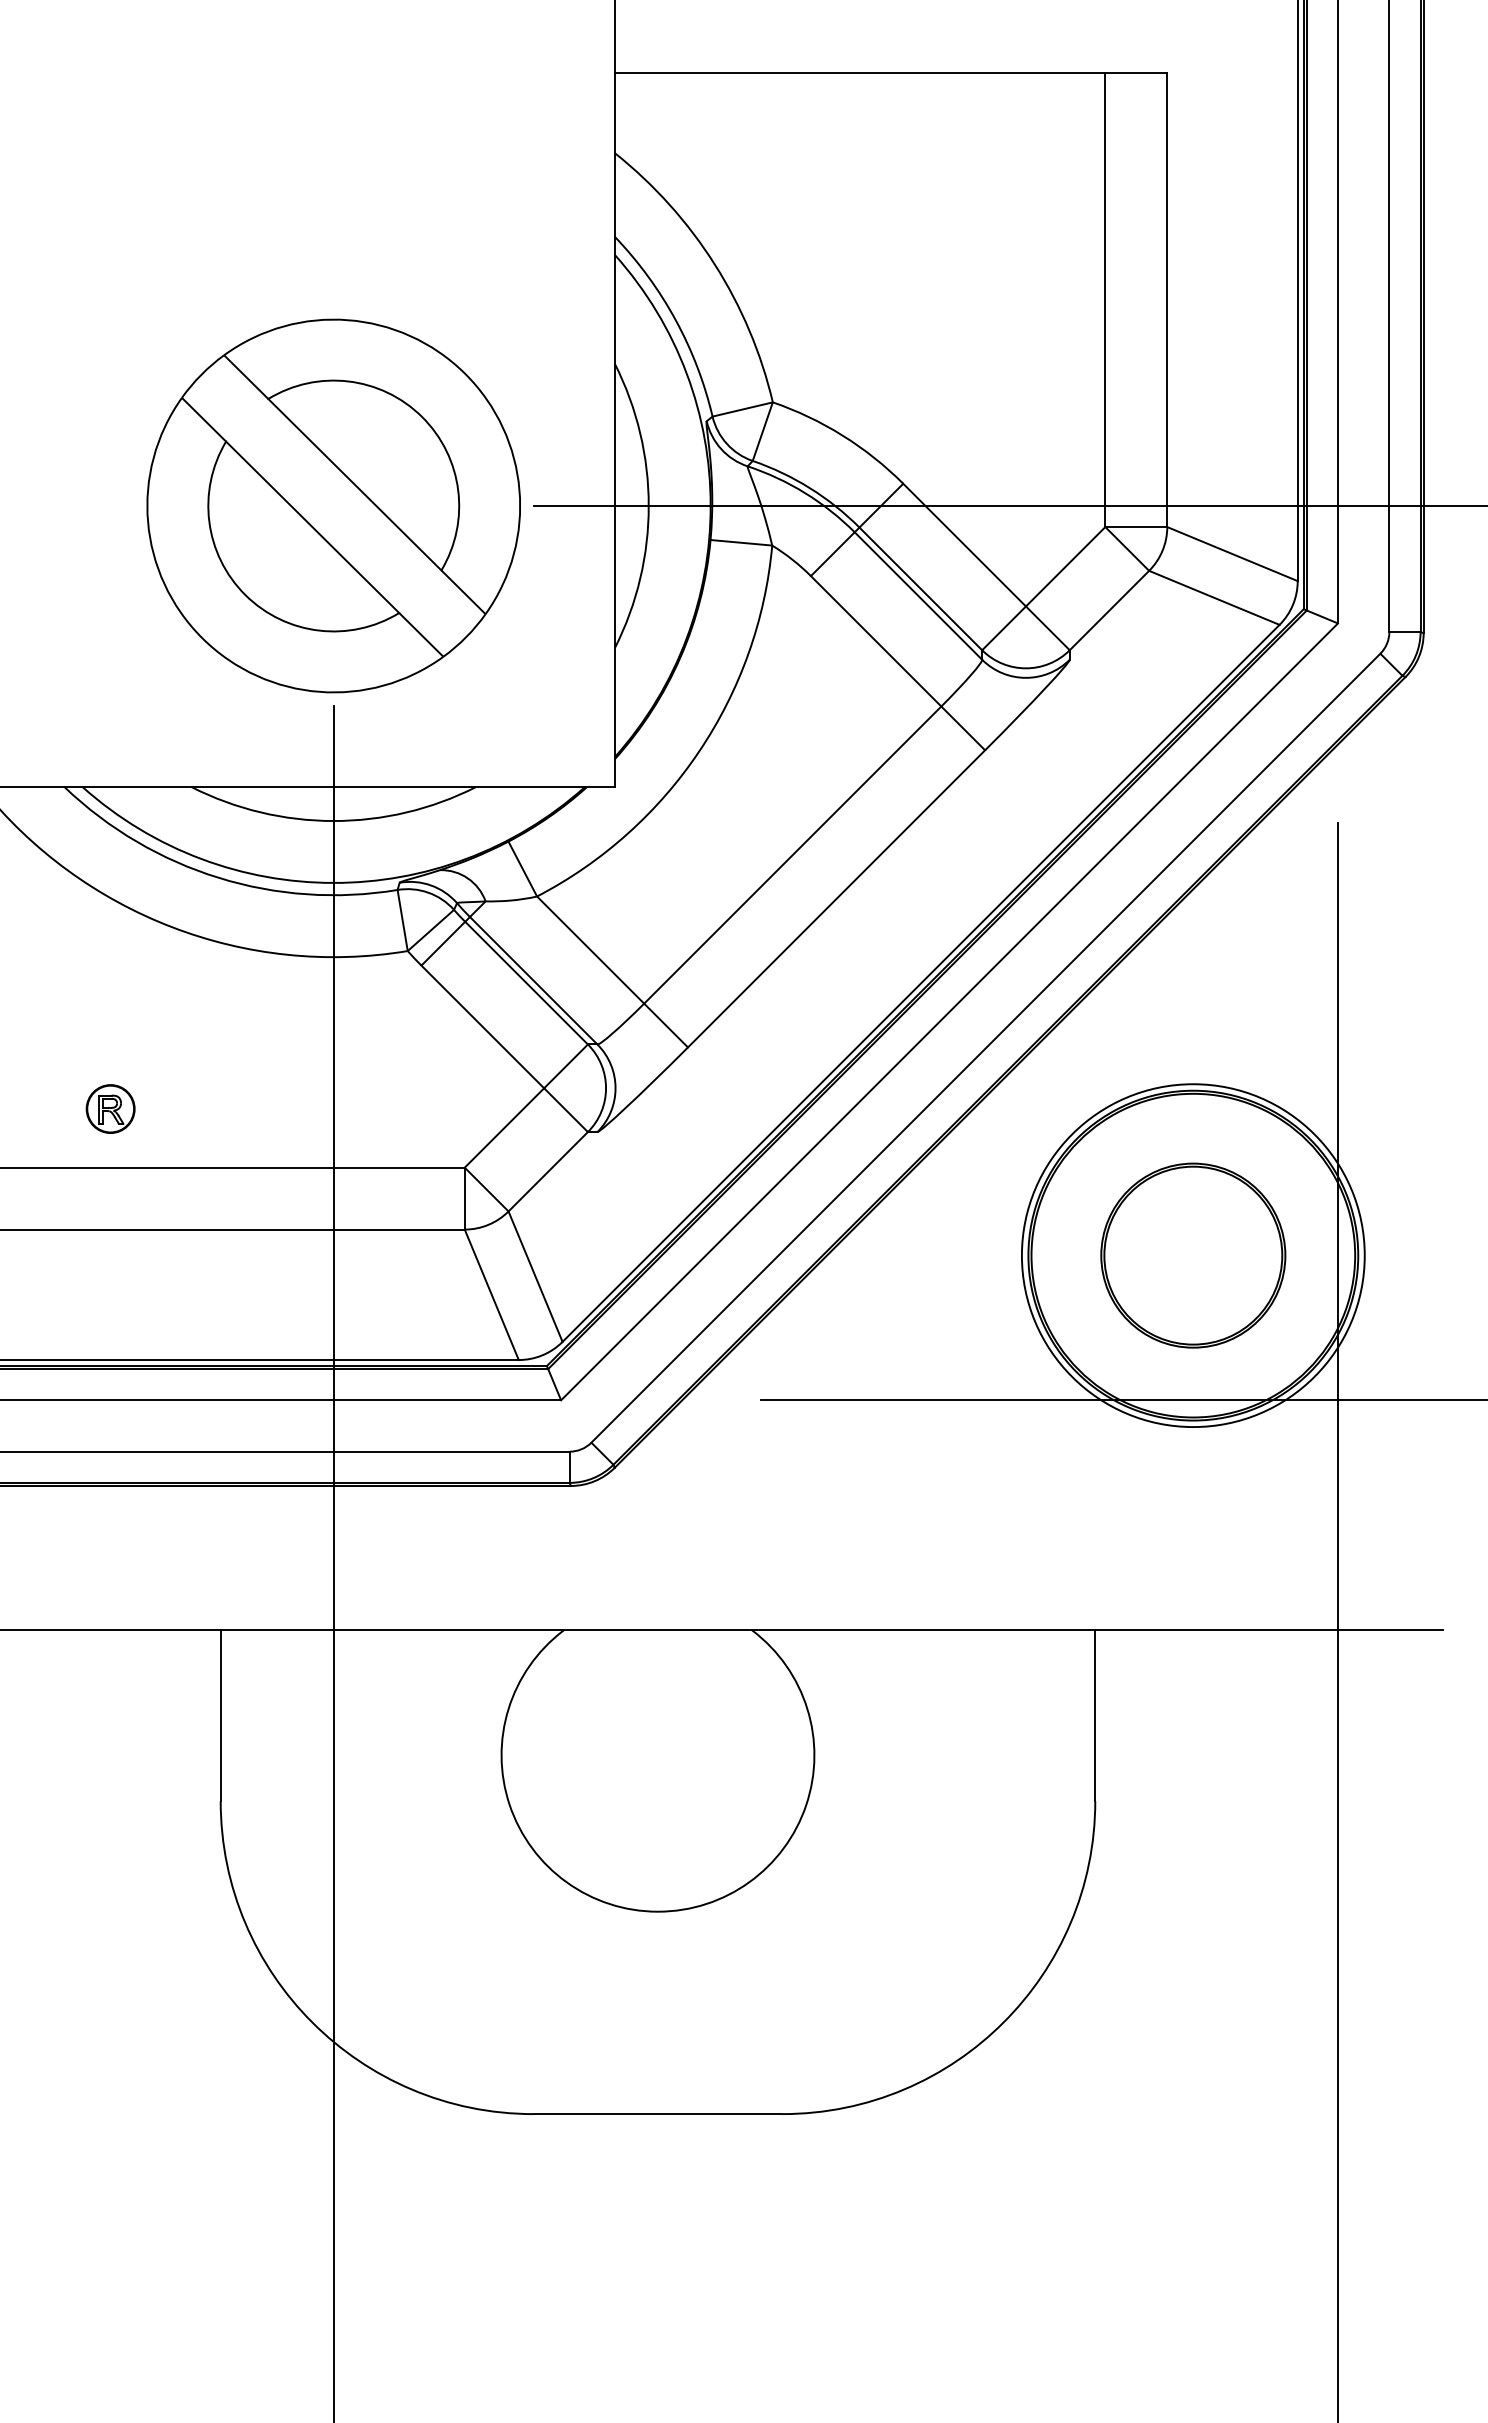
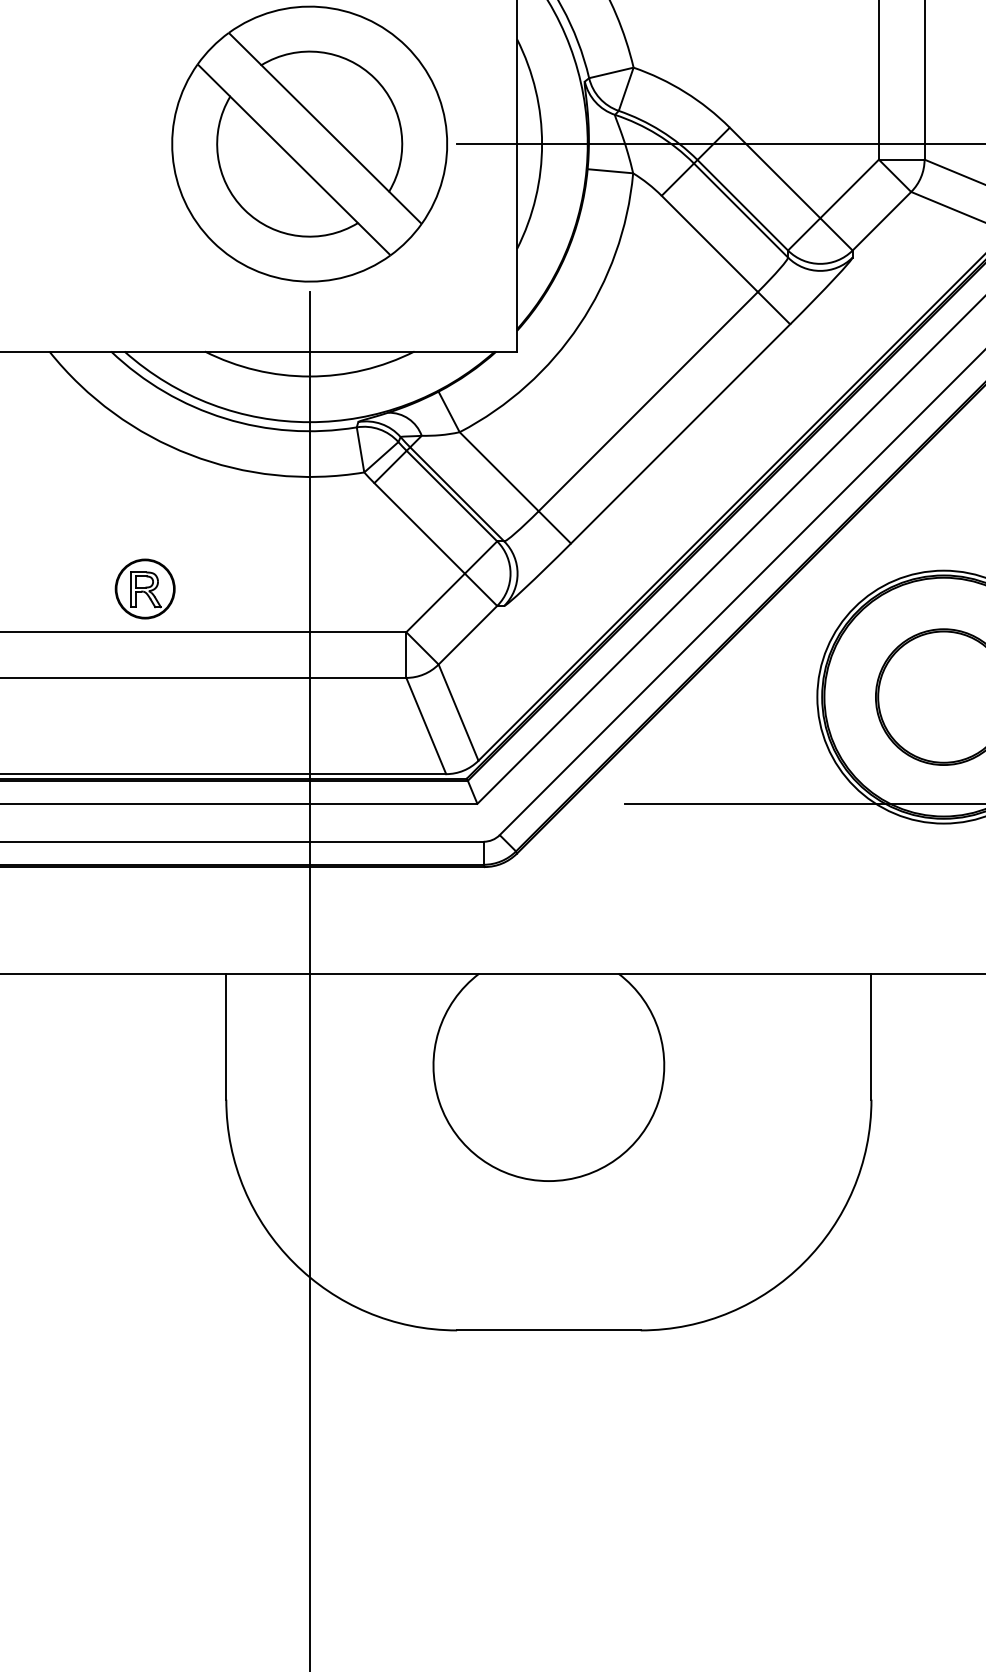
part: (110, 1108) -> (145, 588), size x1.67

